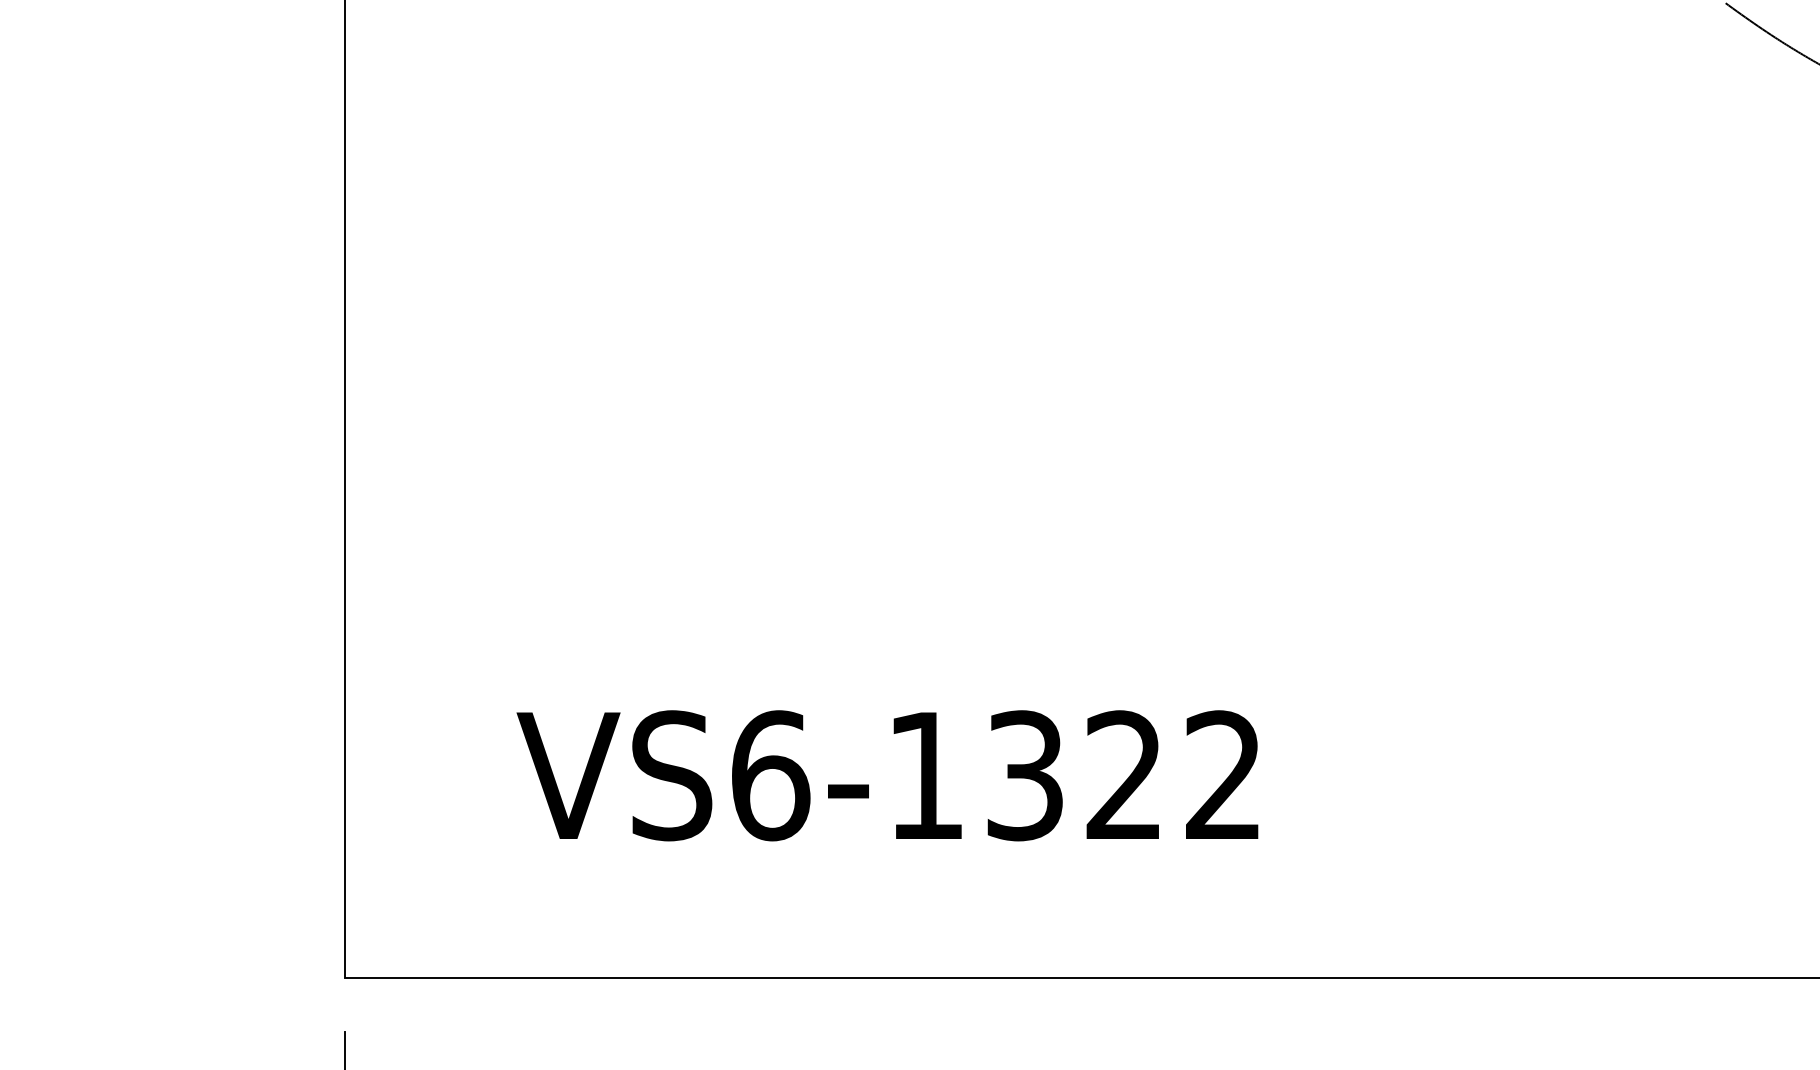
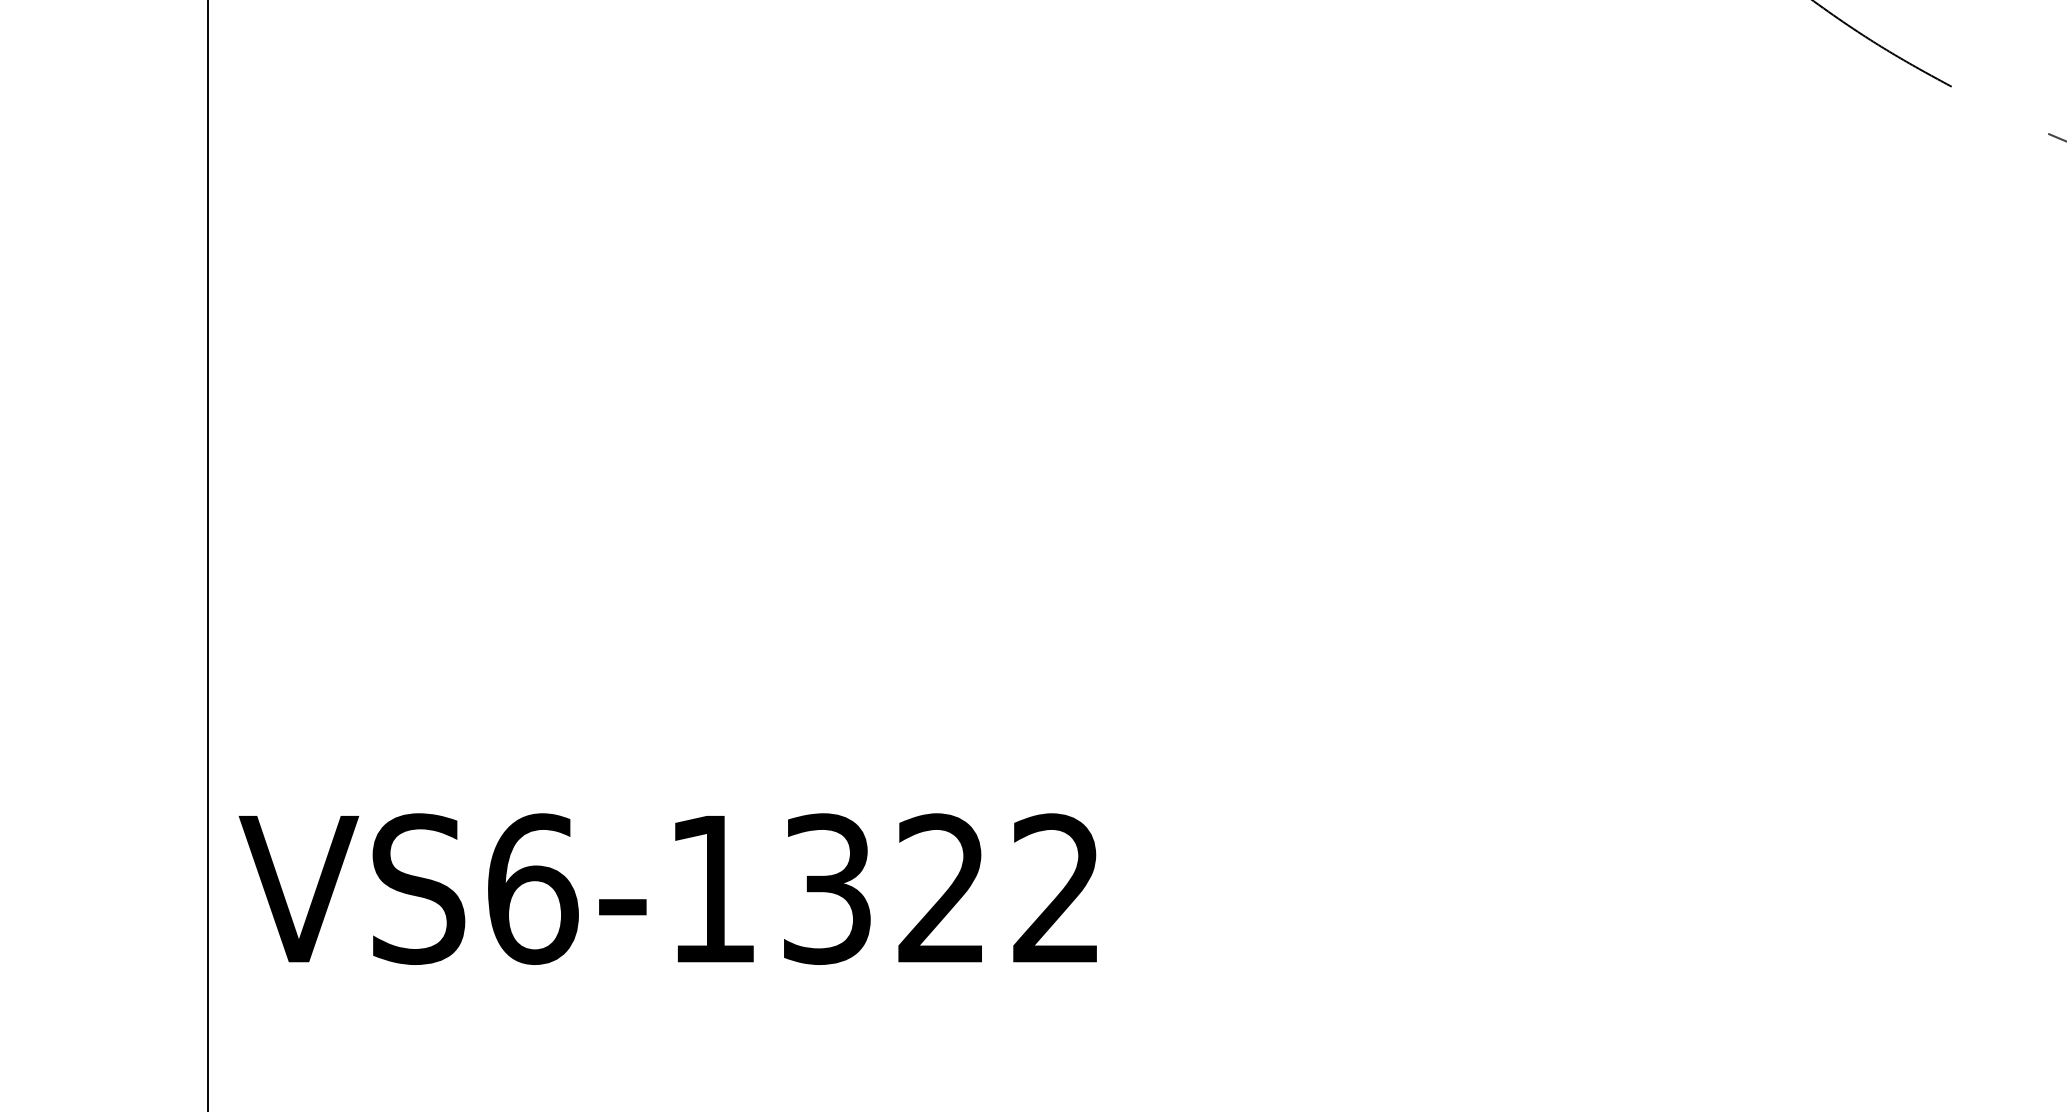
text: (887, 775) -> (667, 888), moved

